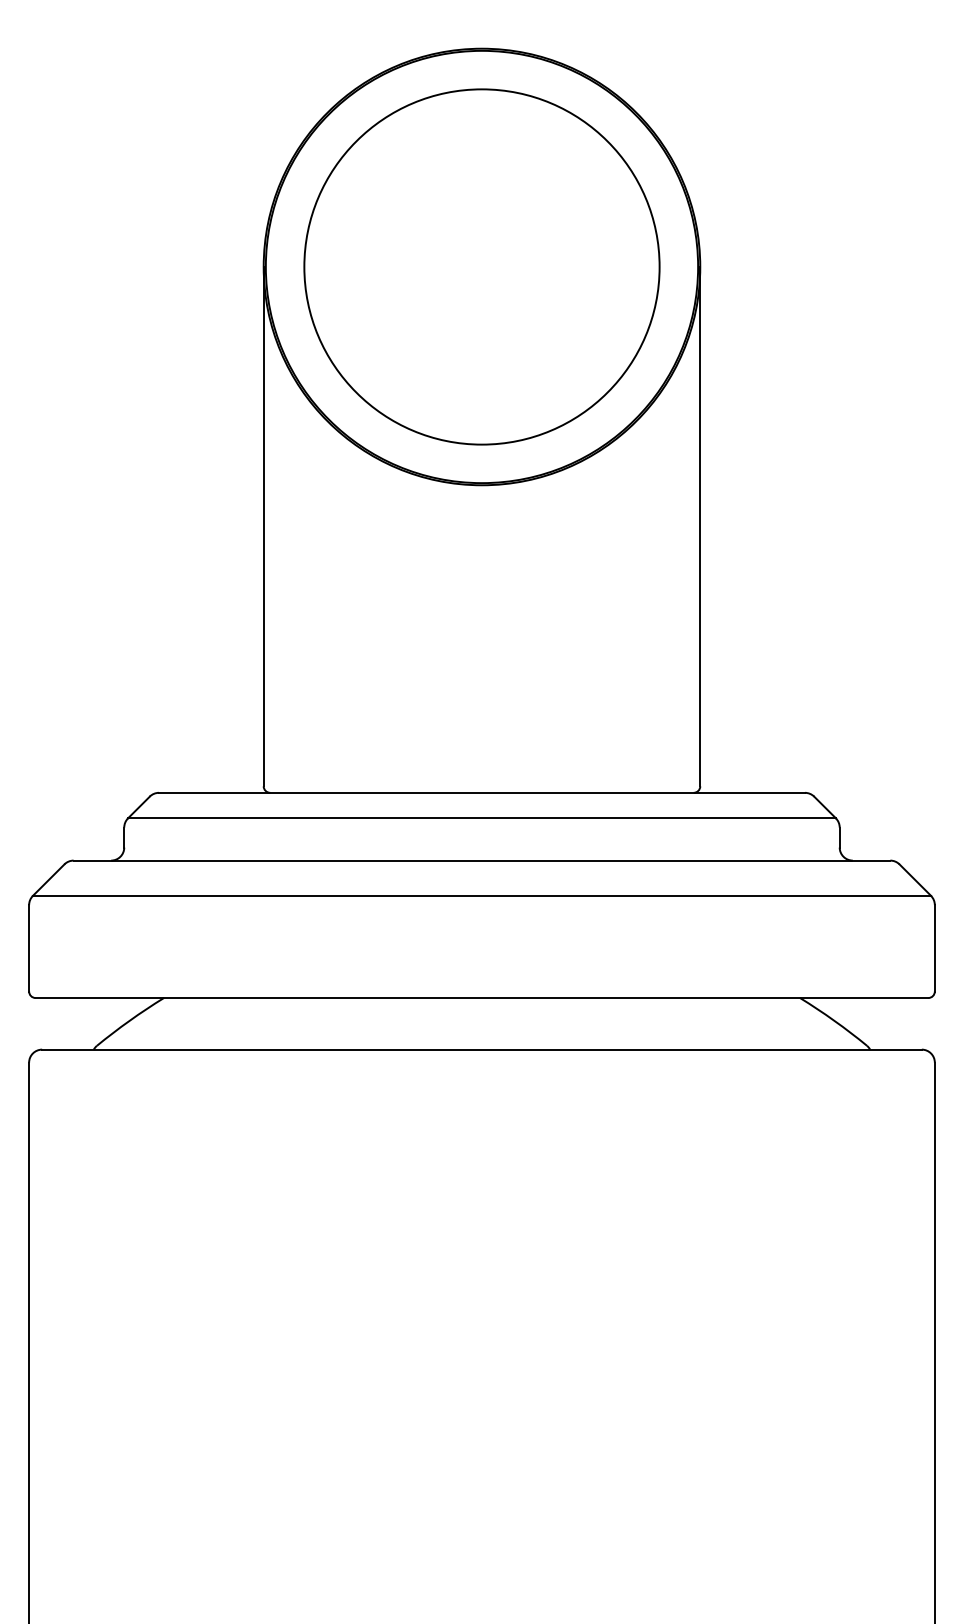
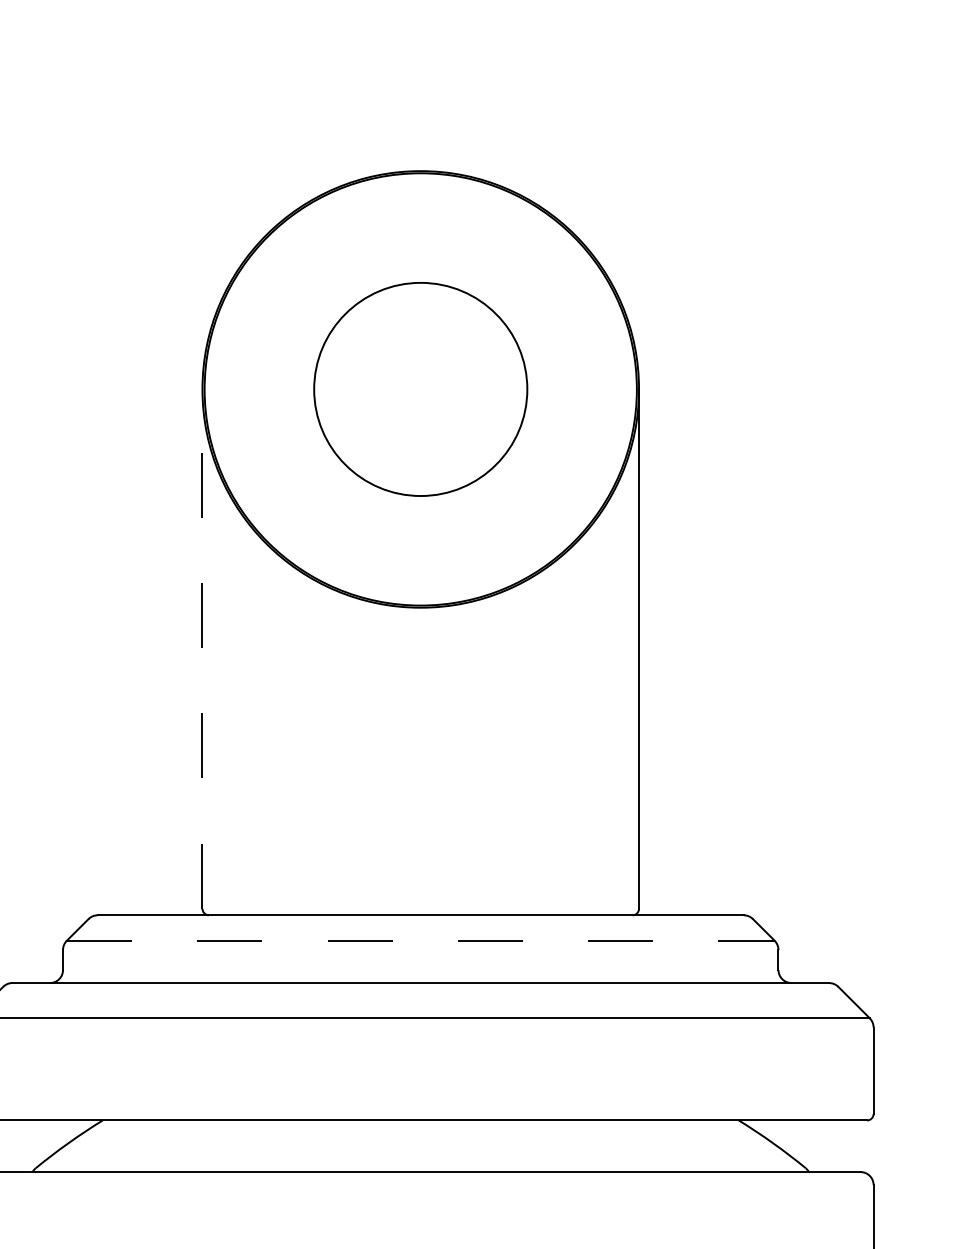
circle: (481, 266) -> (420, 388), size x0.6
line: (263, 526) -> (202, 648), solid -> dashed
line: (482, 818) -> (421, 940), solid -> dashed

